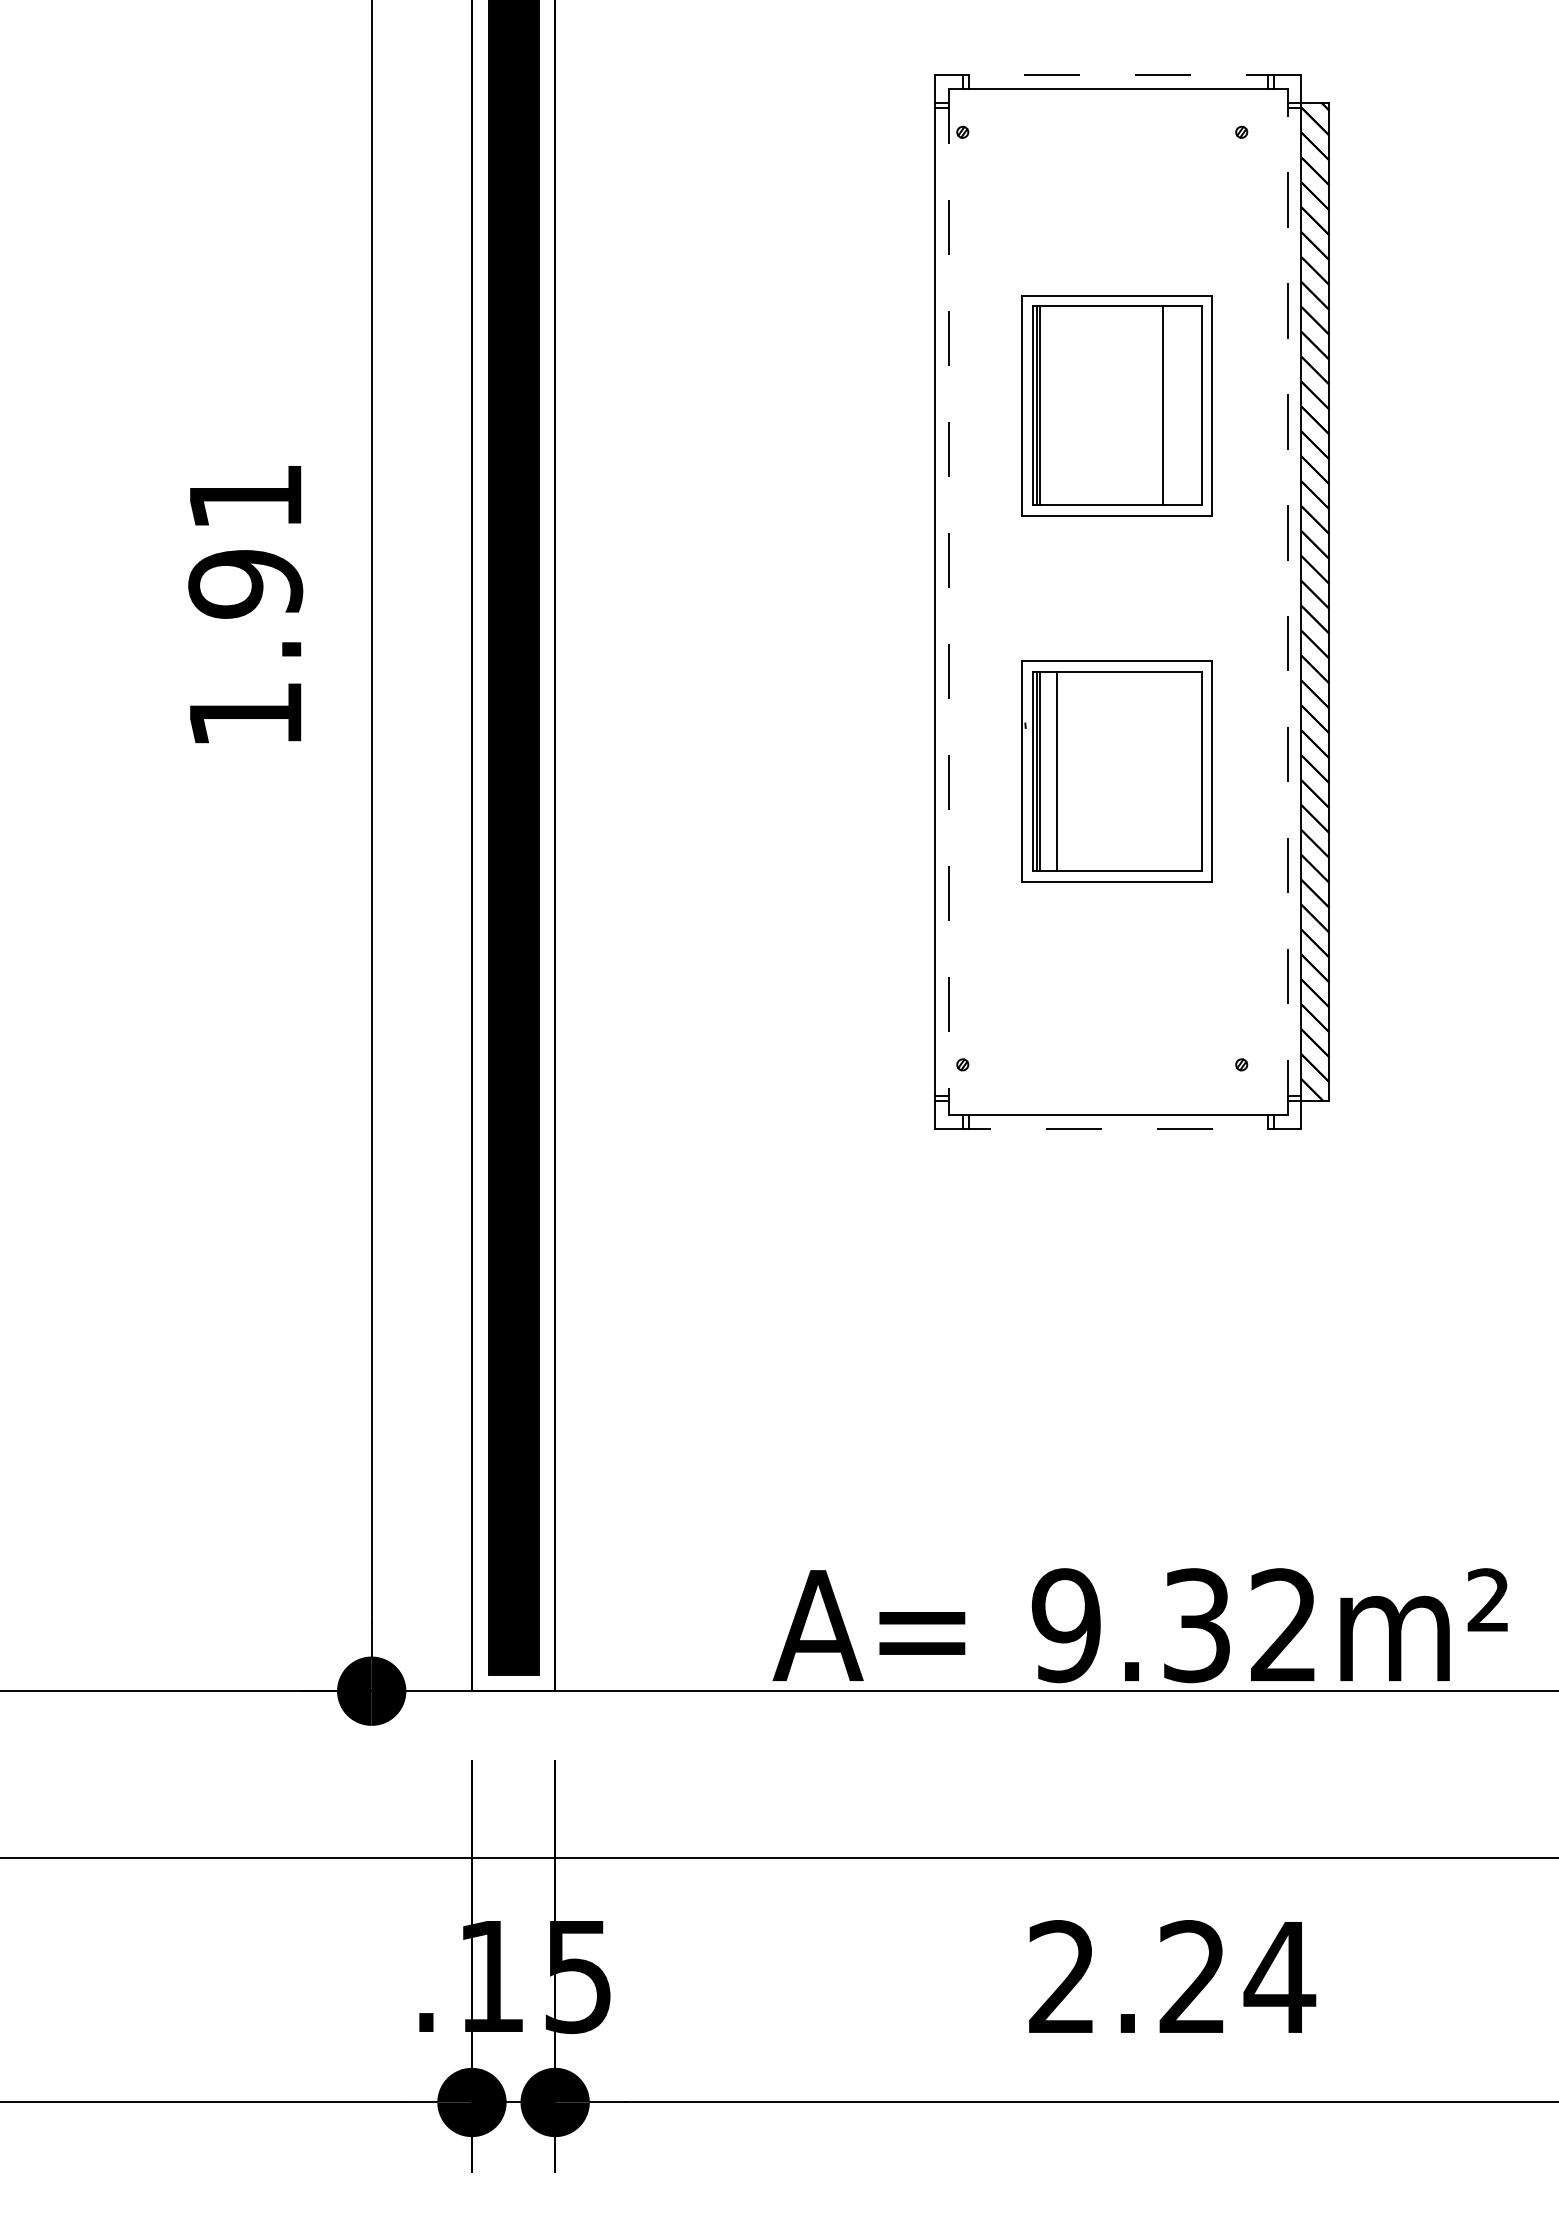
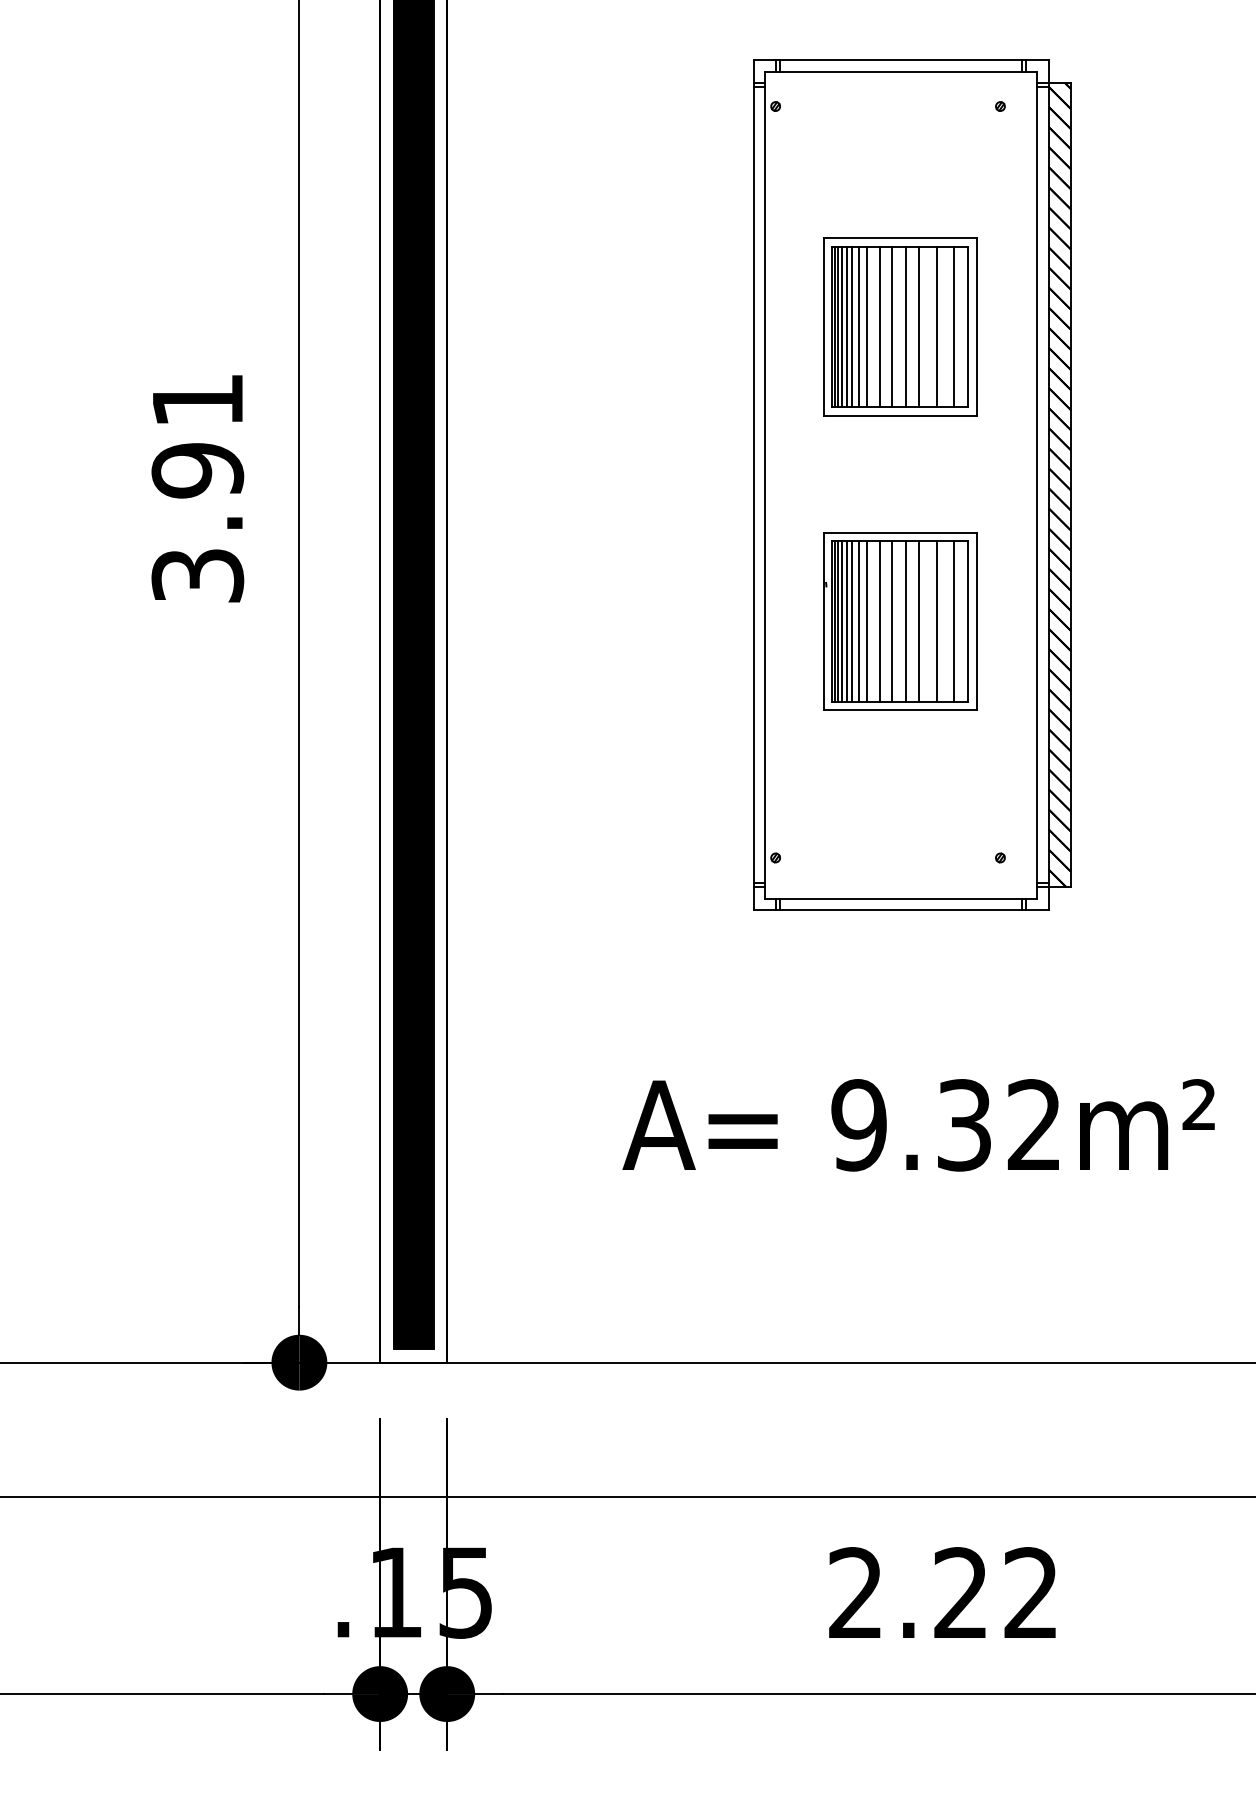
line: (1117, 75) -> (900, 60), dashed -> solid
line: (1044, 405) -> (841, 326), added
line: (1050, 405) -> (846, 326), added
line: (1057, 405) -> (852, 326), added
line: (1065, 405) -> (858, 326), added
line: (1076, 405) -> (867, 326), added
line: (1091, 405) -> (879, 326), added
line: (1106, 405) -> (891, 326), added
line: (1123, 405) -> (905, 326), added
line: (1141, 405) -> (919, 326), added
line: (1184, 405) -> (954, 326), added
line: (1287, 601) -> (1037, 484), dashed -> solid
line: (949, 602) -> (764, 485), dashed -> solid
text: (245, 714) -> (197, 575), 1.91 -> 3.91
line: (1044, 770) -> (841, 620), added
line: (1050, 770) -> (846, 620), added
line: (1065, 770) -> (858, 620), added
line: (1076, 770) -> (867, 620), added
line: (1091, 770) -> (879, 620), added
line: (1106, 770) -> (891, 620), added
line: (1123, 770) -> (905, 620), added
line: (1141, 770) -> (919, 620), added
line: (1162, 770) -> (936, 620), added
line: (1184, 770) -> (954, 620), added
line: (1118, 1129) -> (901, 910), dashed -> solid
text: (1139, 1625) -> (918, 1125), moved
text: (1279, 1976) -> (1030, 1592), 2.24 -> 2.22

